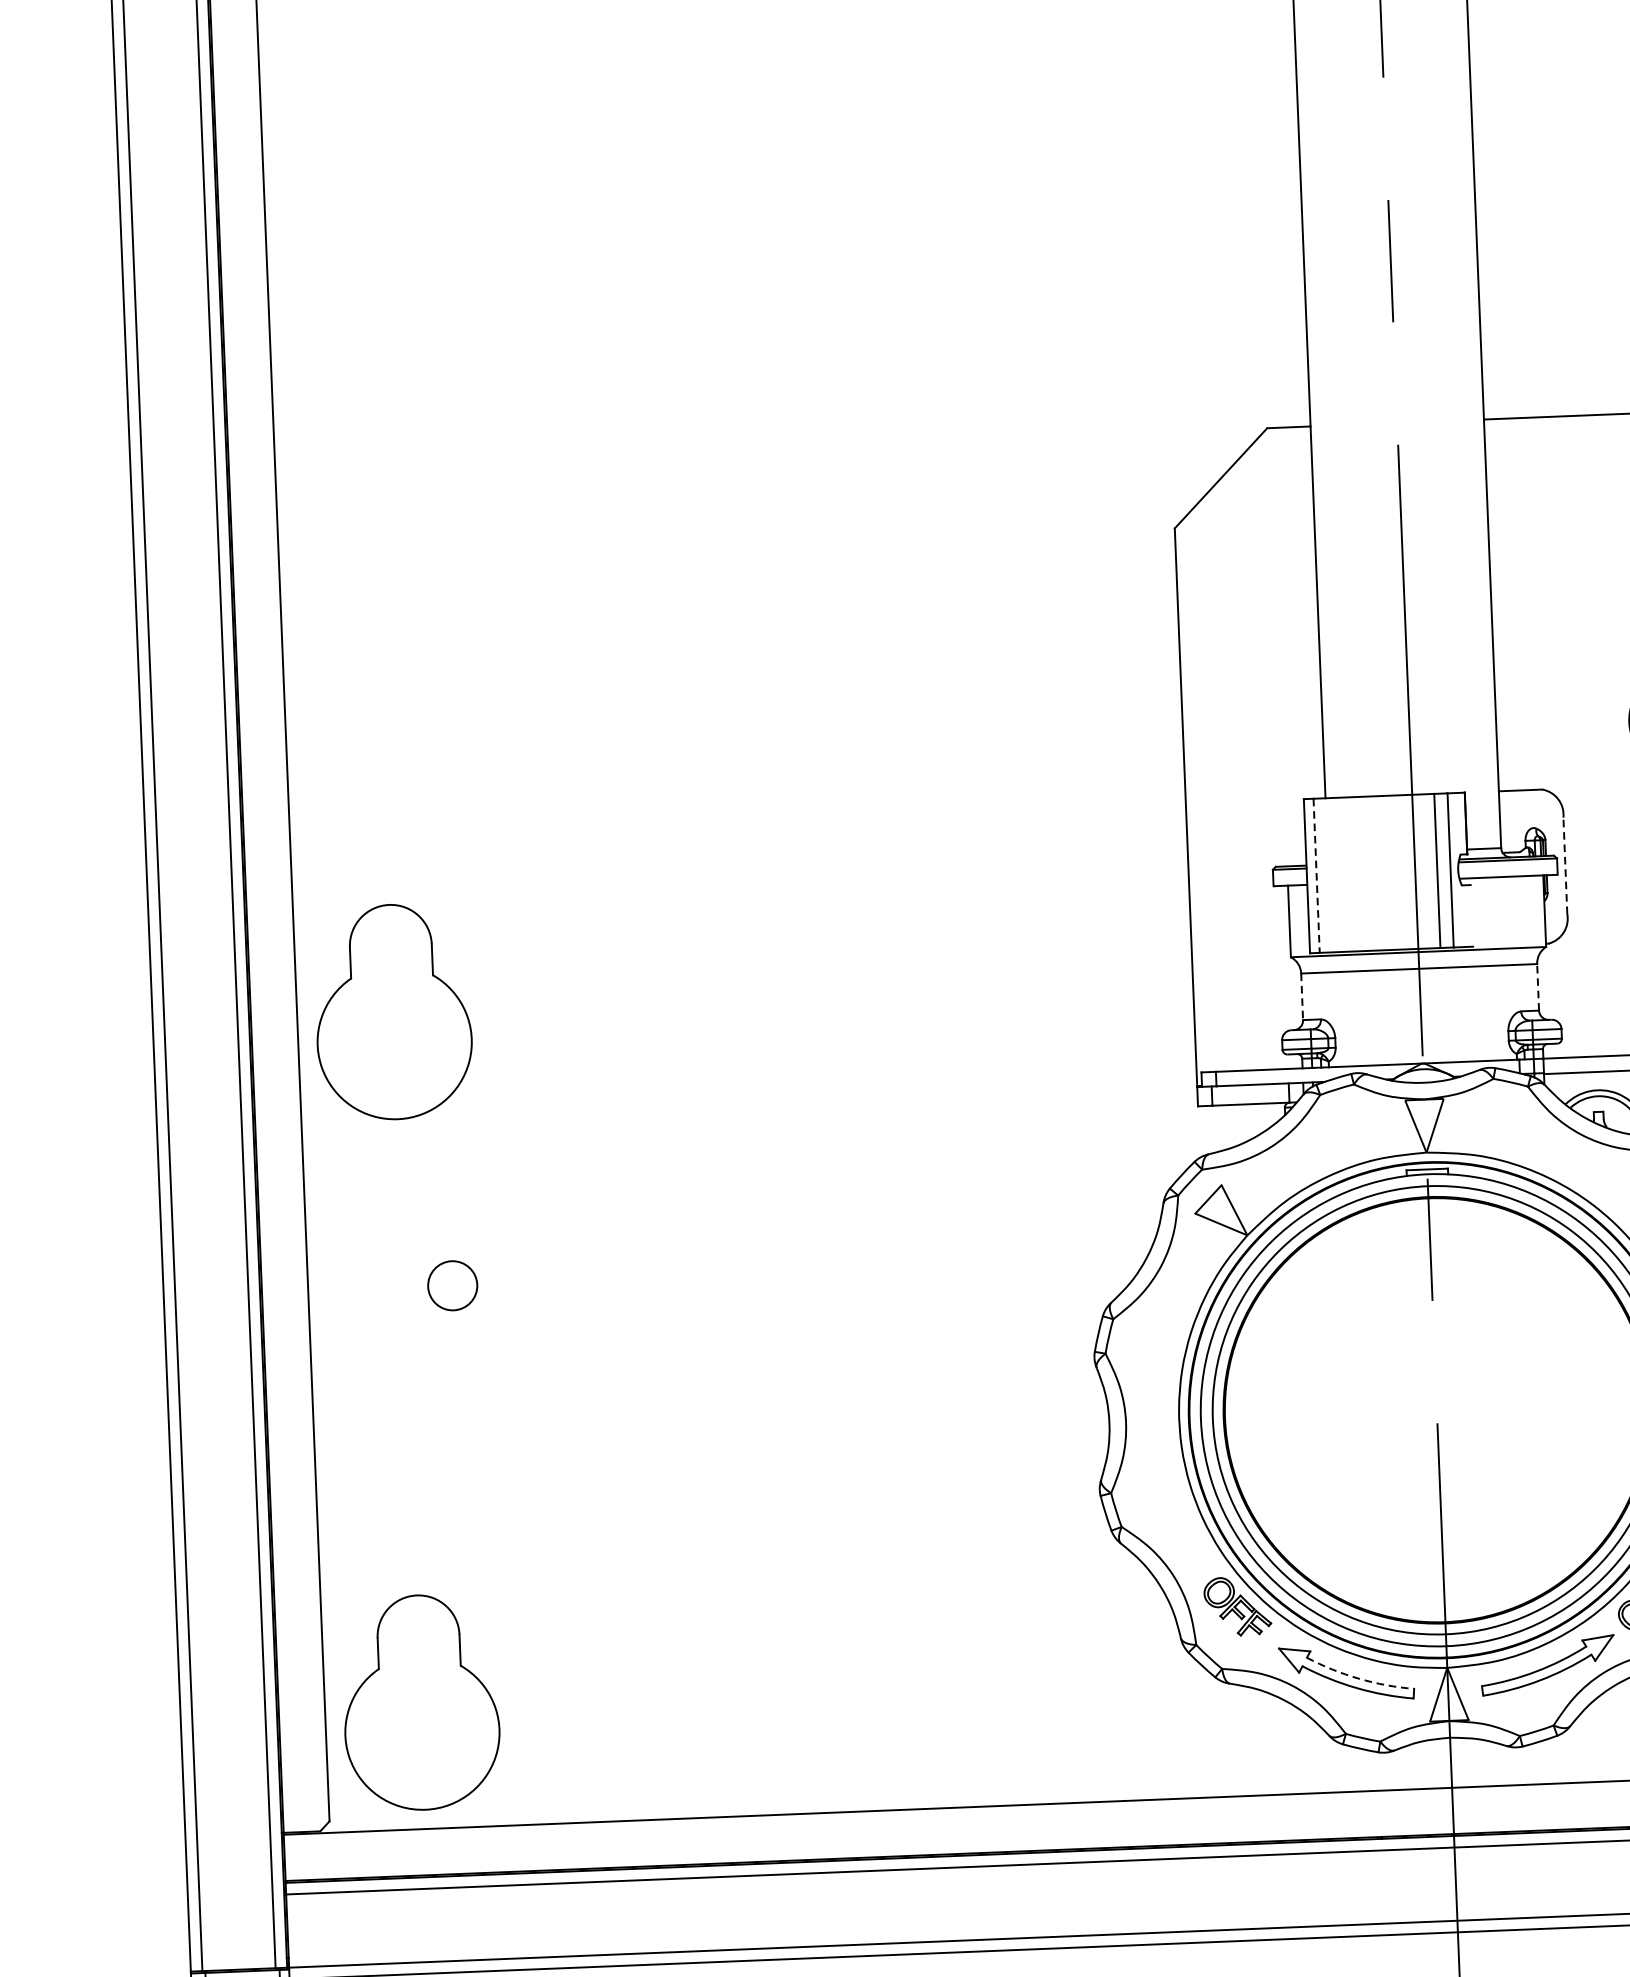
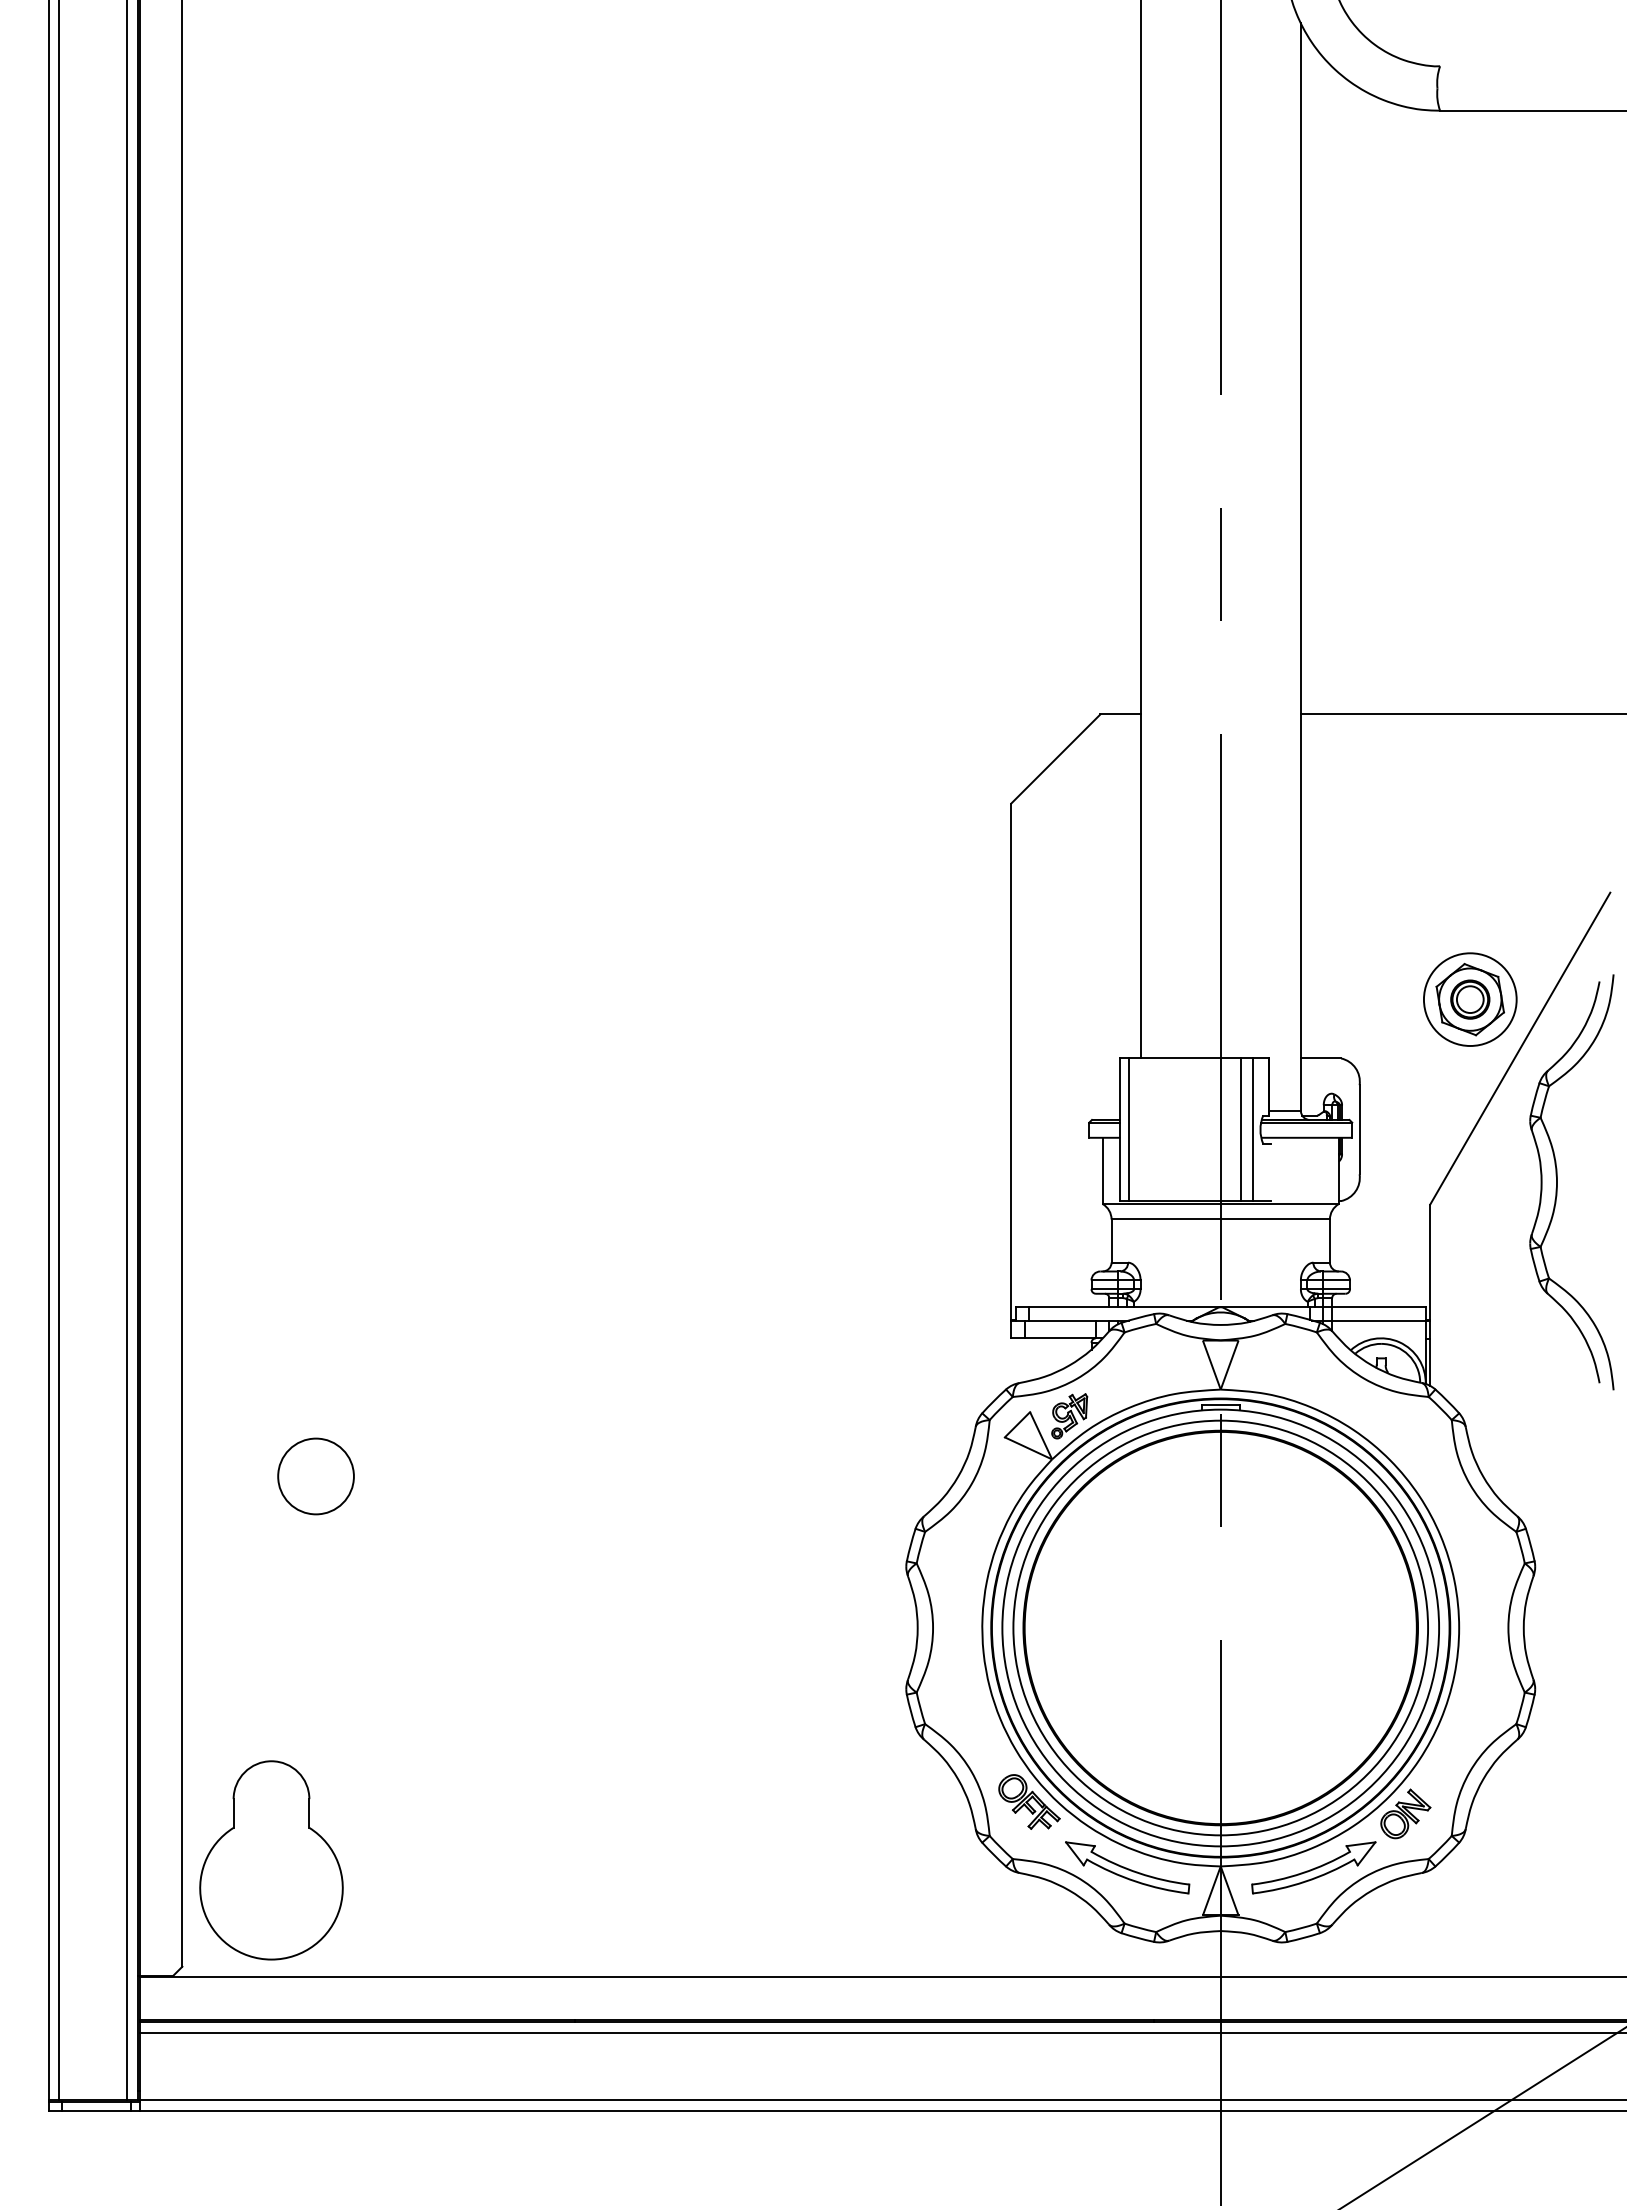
line: (1565, 865) -> (1359, 1129), dashed -> solid
line: (1316, 876) -> (1129, 1130), dashed -> solid
line: (1537, 987) -> (1329, 1241), dashed -> solid
line: (1302, 997) -> (1111, 1241), dashed -> solid
part: (393, 1012) -> (271, 1221), removed
part: (1264, 1188) -> (1069, 1416), added
circle: (452, 1285) -> (315, 1476), size x1.67
arc: (1358, 1679) -> (1138, 1873), dashed -> solid

